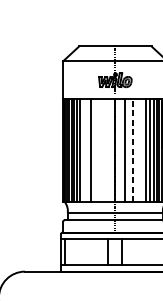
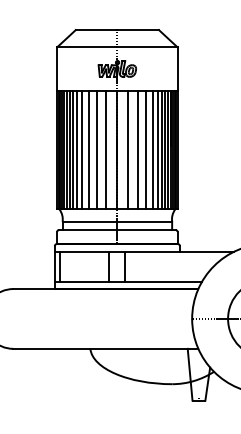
line: (85, 150) -> (82, 149), added
line: (98, 150) -> (97, 149), added
line: (105, 150) -> (106, 149), added
line: (132, 150) -> (137, 149), dashed -> solid
line: (139, 150) -> (145, 149), added

